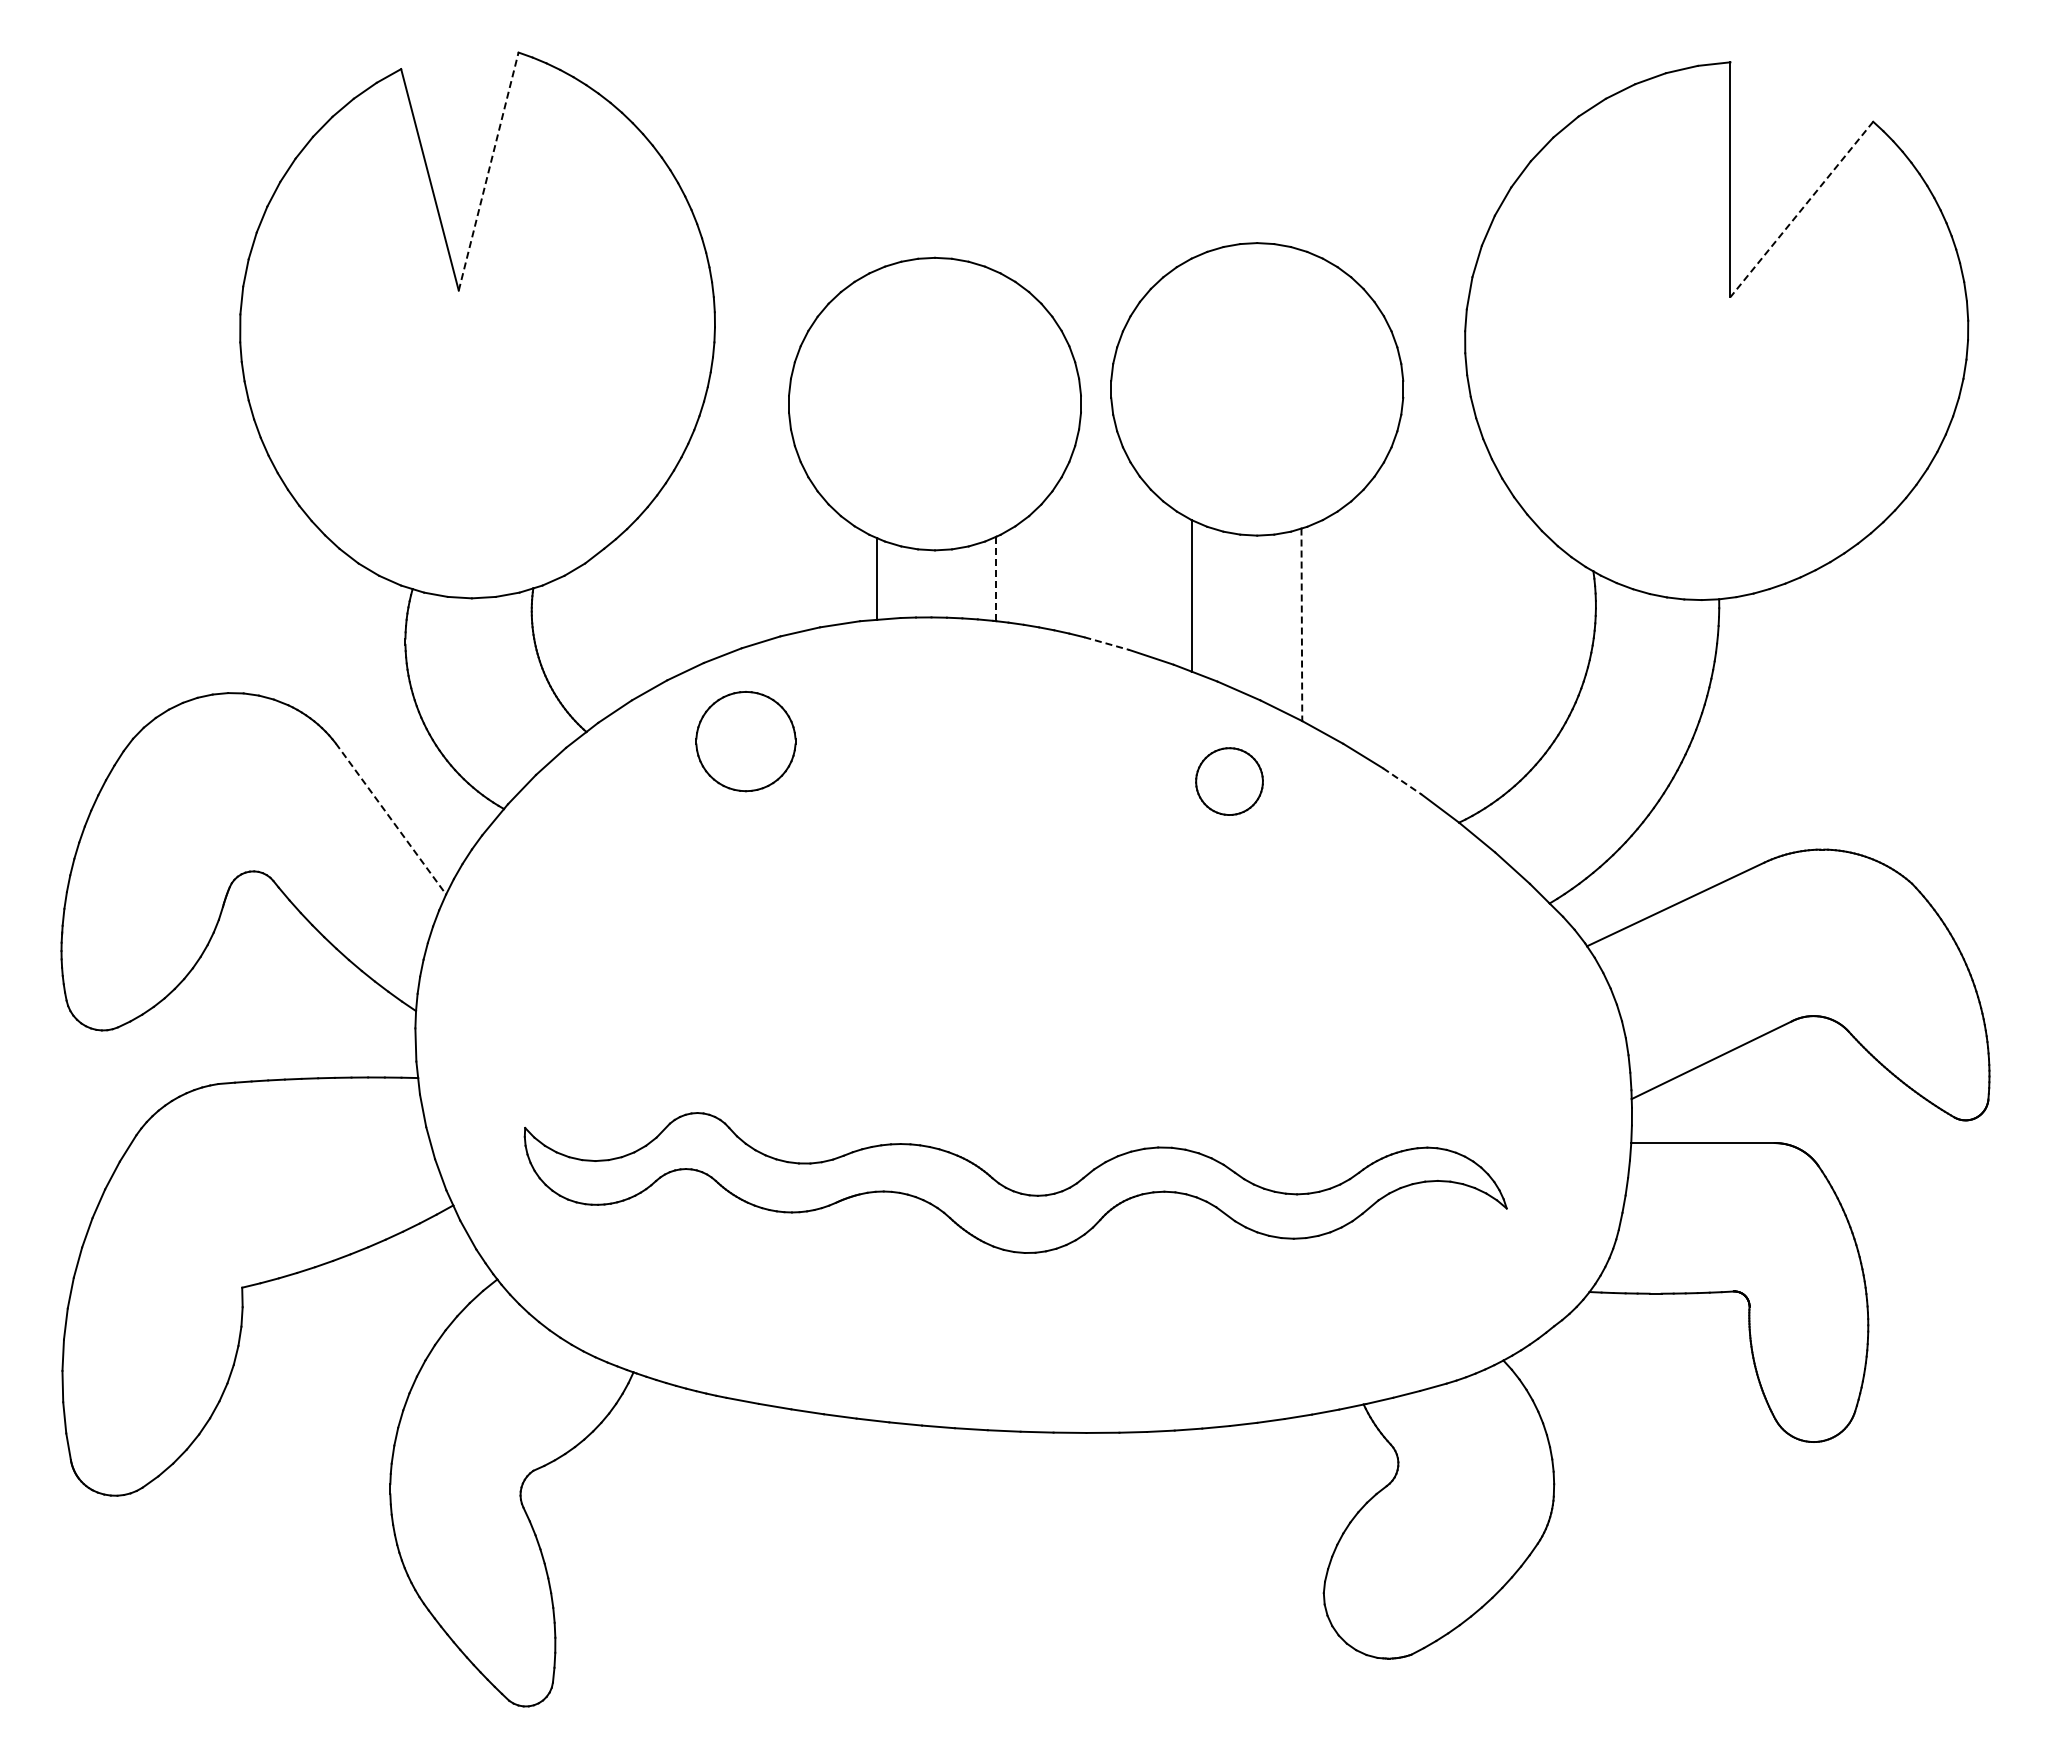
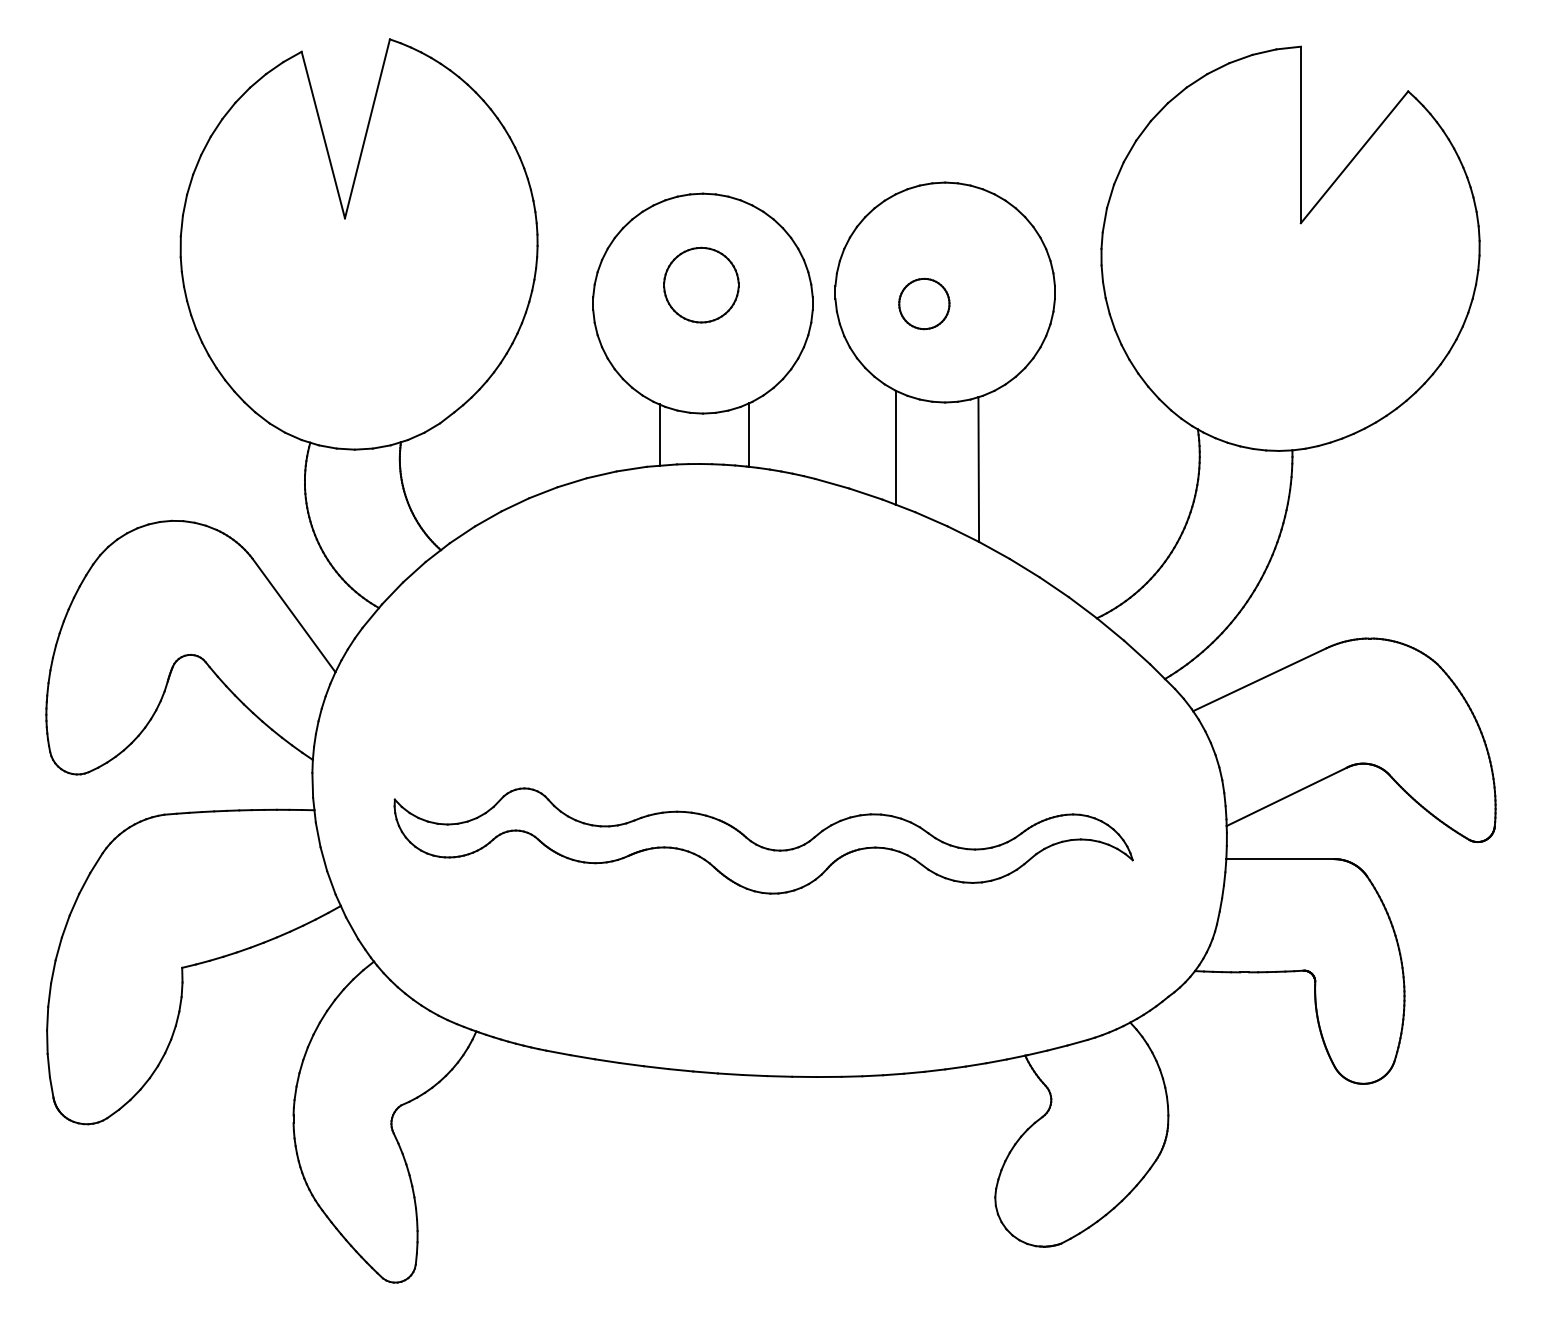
line: (488, 171) -> (367, 128), dashed -> solid
line: (1801, 209) -> (1354, 157), dashed -> solid
line: (996, 579) -> (749, 435), dashed -> solid
line: (1301, 625) -> (978, 470), dashed -> solid
line: (1107, 643) -> (832, 483), dashed -> solid
part: (745, 741) -> (701, 285), moved
part: (1229, 781) -> (924, 303), moved
line: (1402, 781) -> (1054, 587), dashed -> solid
line: (390, 818) -> (293, 615), dashed -> solid
part: (1012, 1189) -> (761, 845), moved

